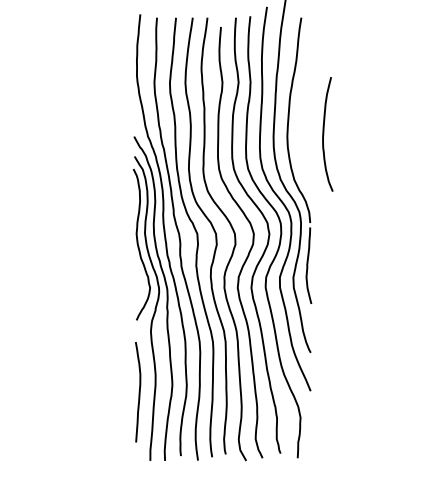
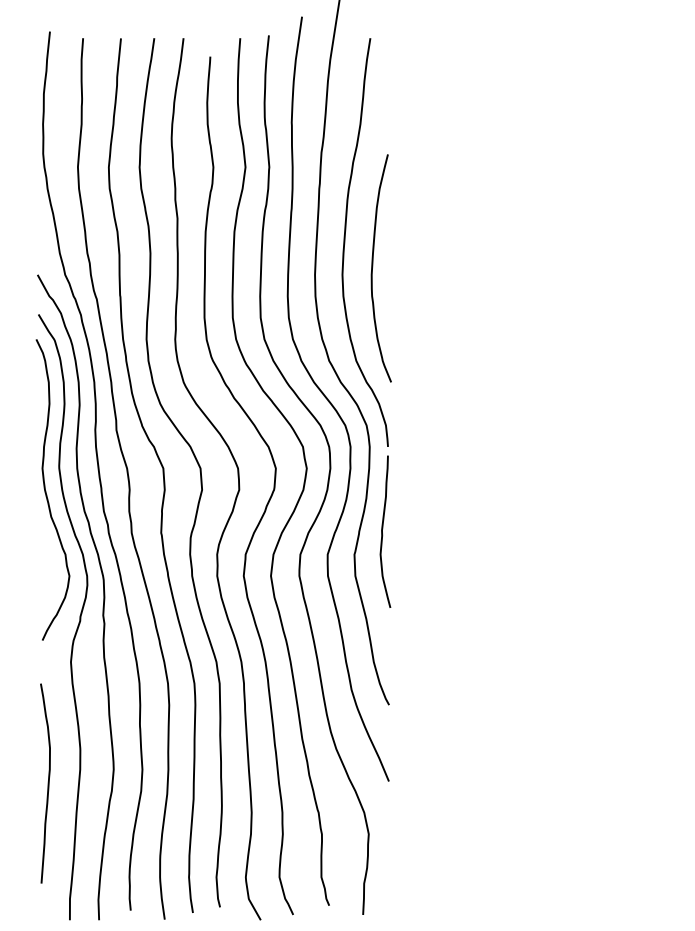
curve: (324, 134) -> (374, 268), moved

